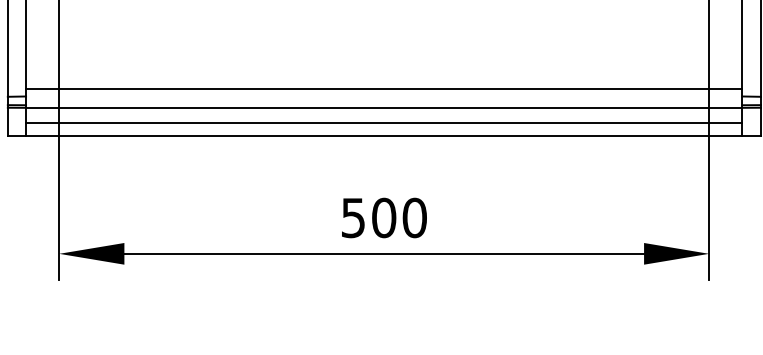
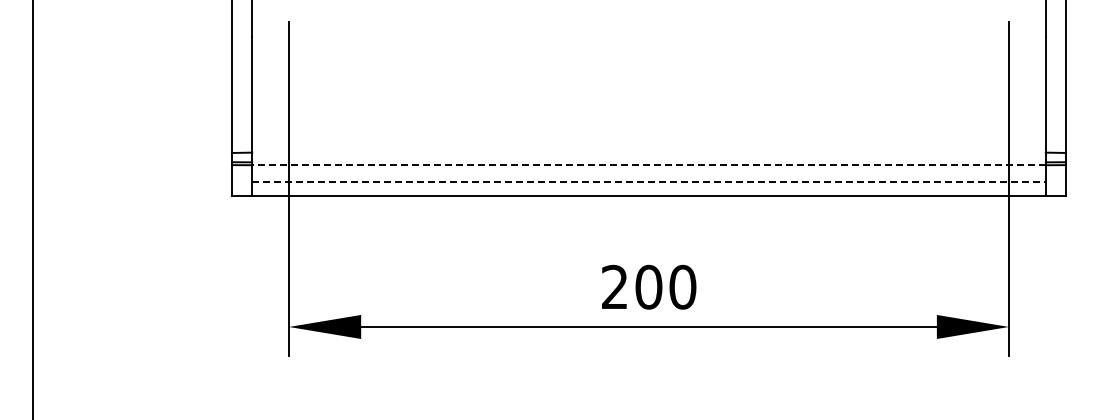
line: (383, 88) -> (648, 143), removed
line: (384, 108) -> (649, 165), solid -> dashed
line: (384, 122) -> (649, 181), solid -> dashed
text: (353, 217) -> (614, 286), 500 -> 200

